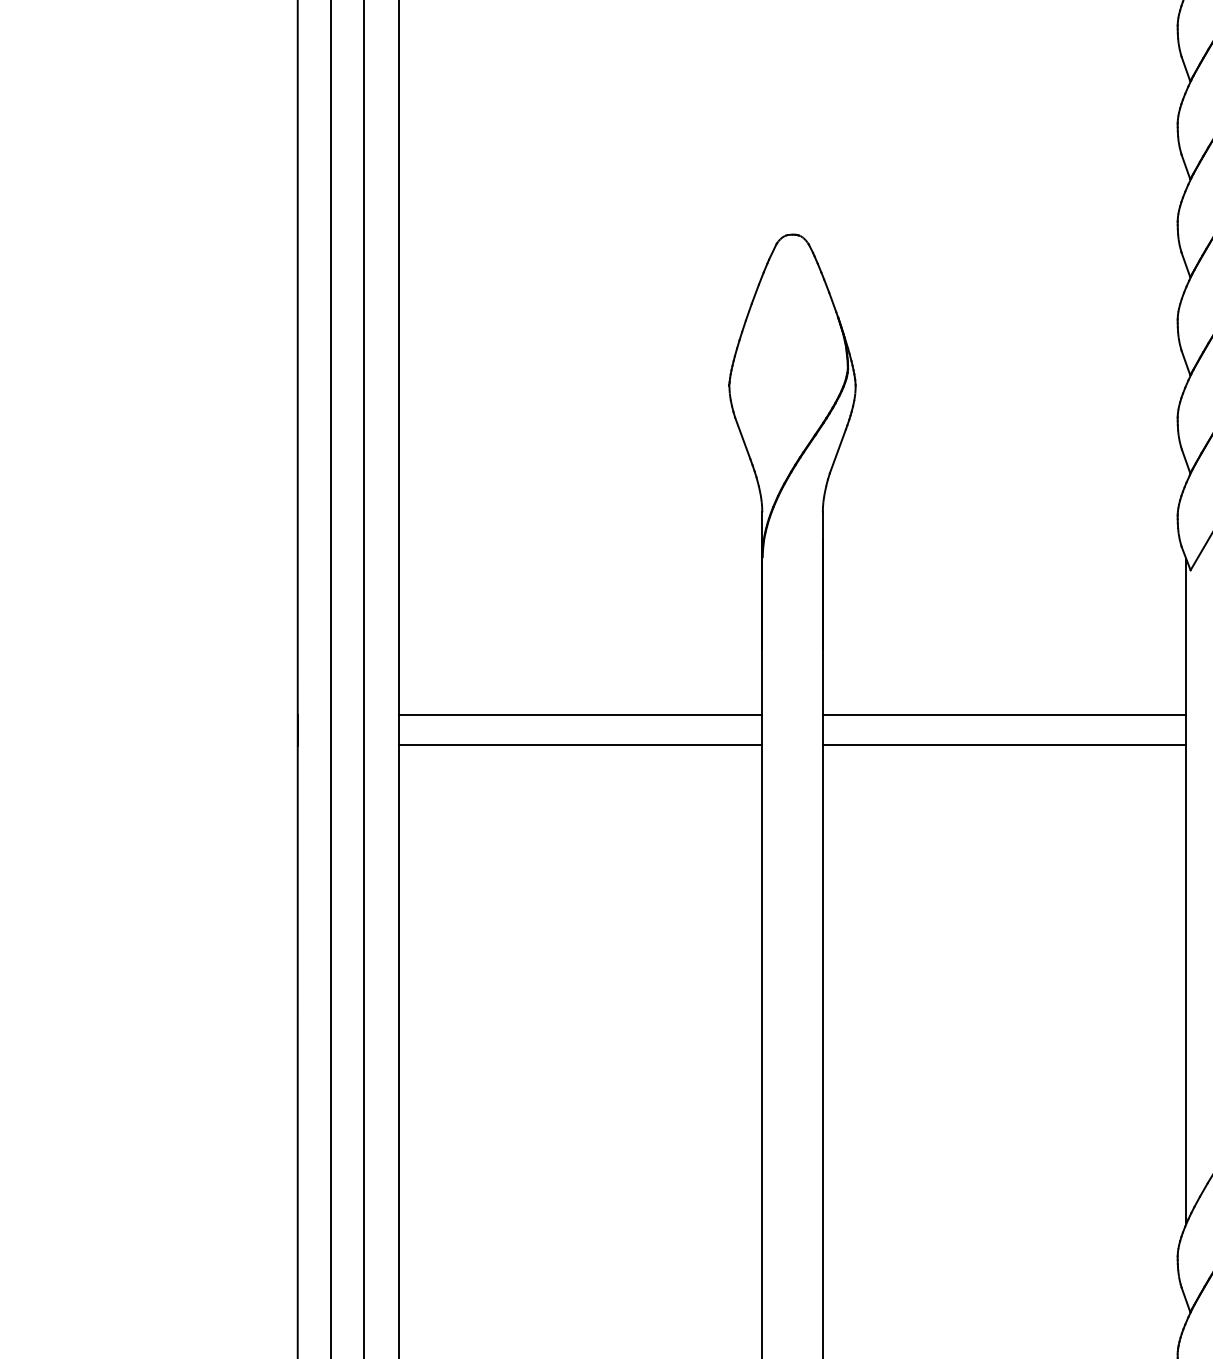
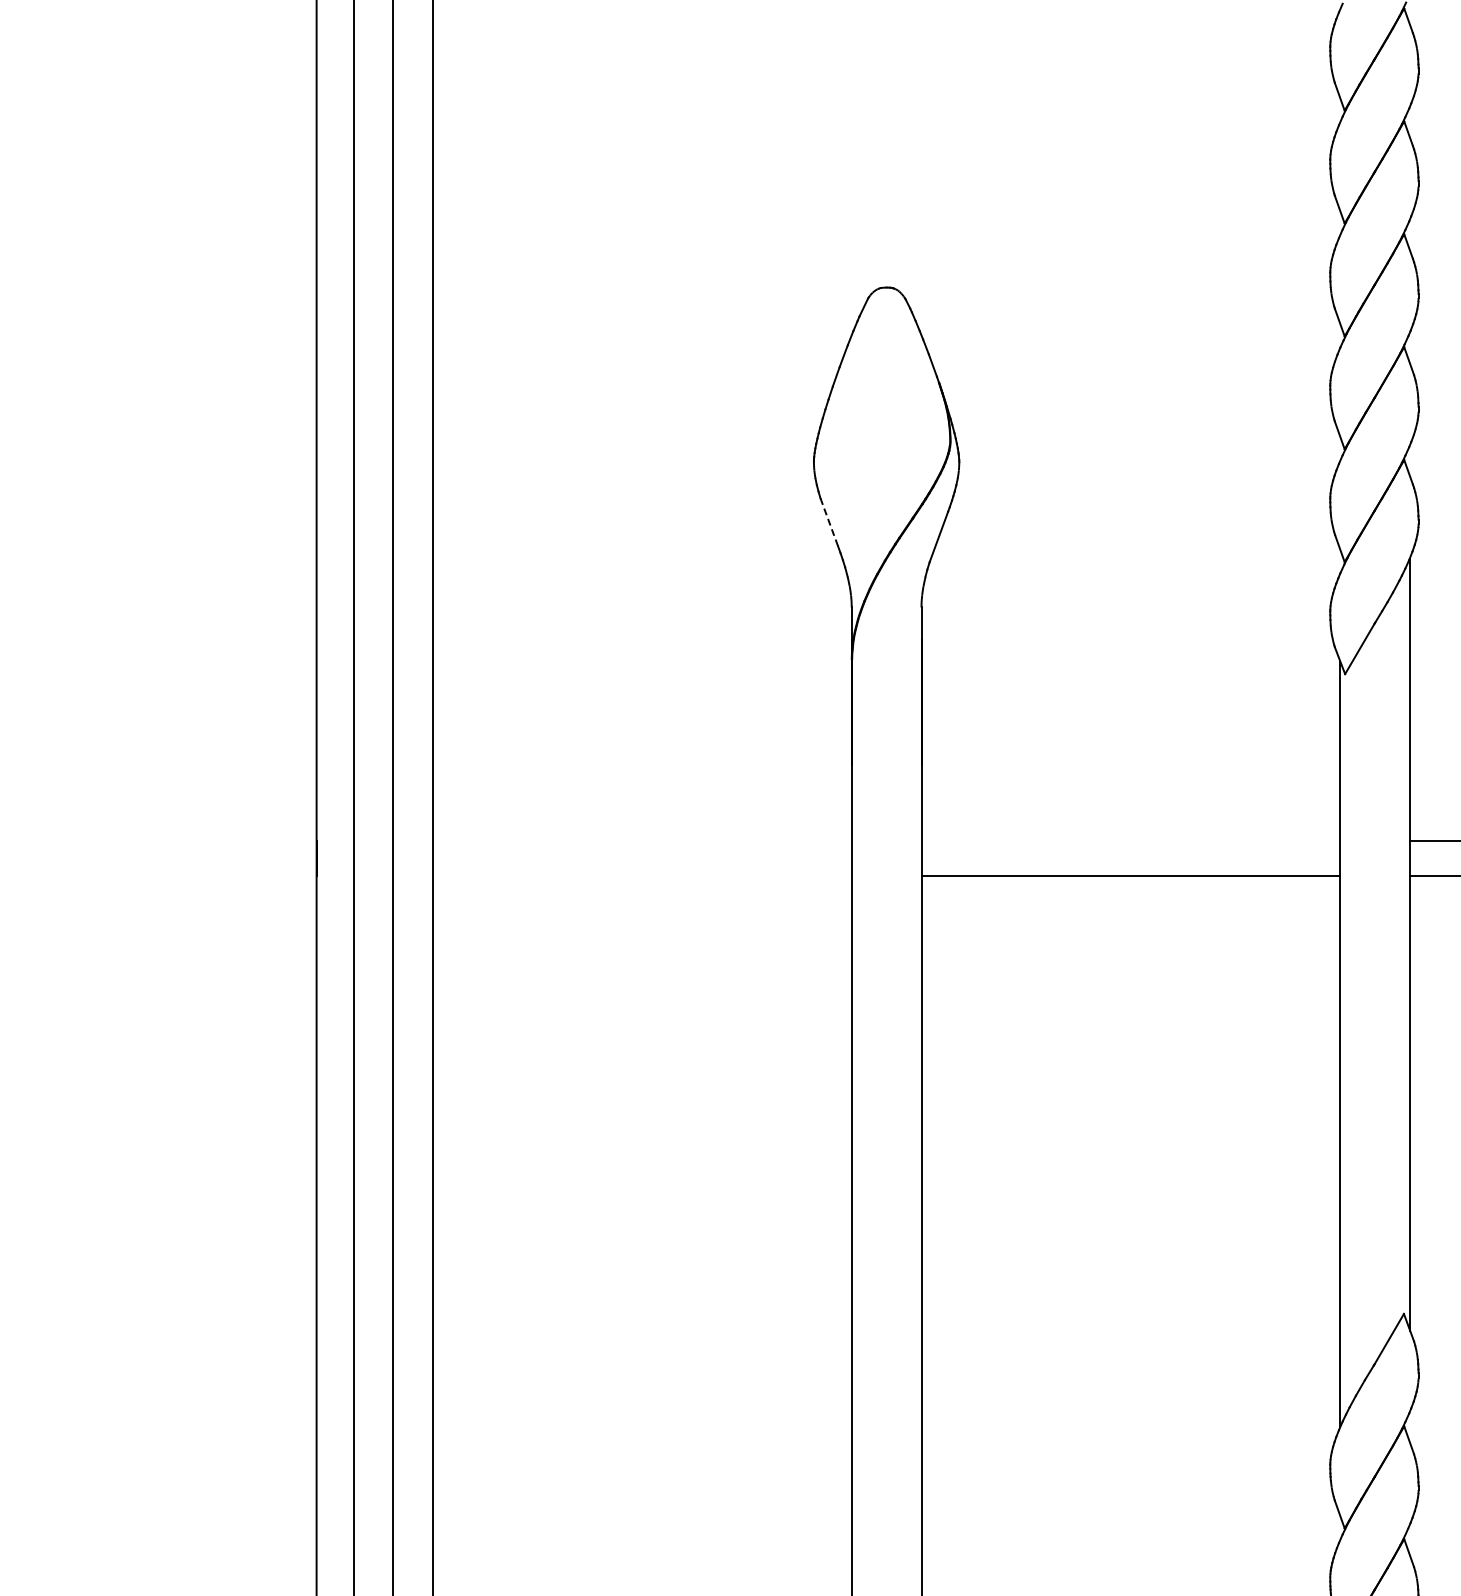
line: (742, 437) -> (829, 521), solid -> dashed
line: (579, 715) -> (641, 841), removed
line: (1004, 715) -> (1130, 841), removed
line: (579, 745) -> (641, 875), removed

